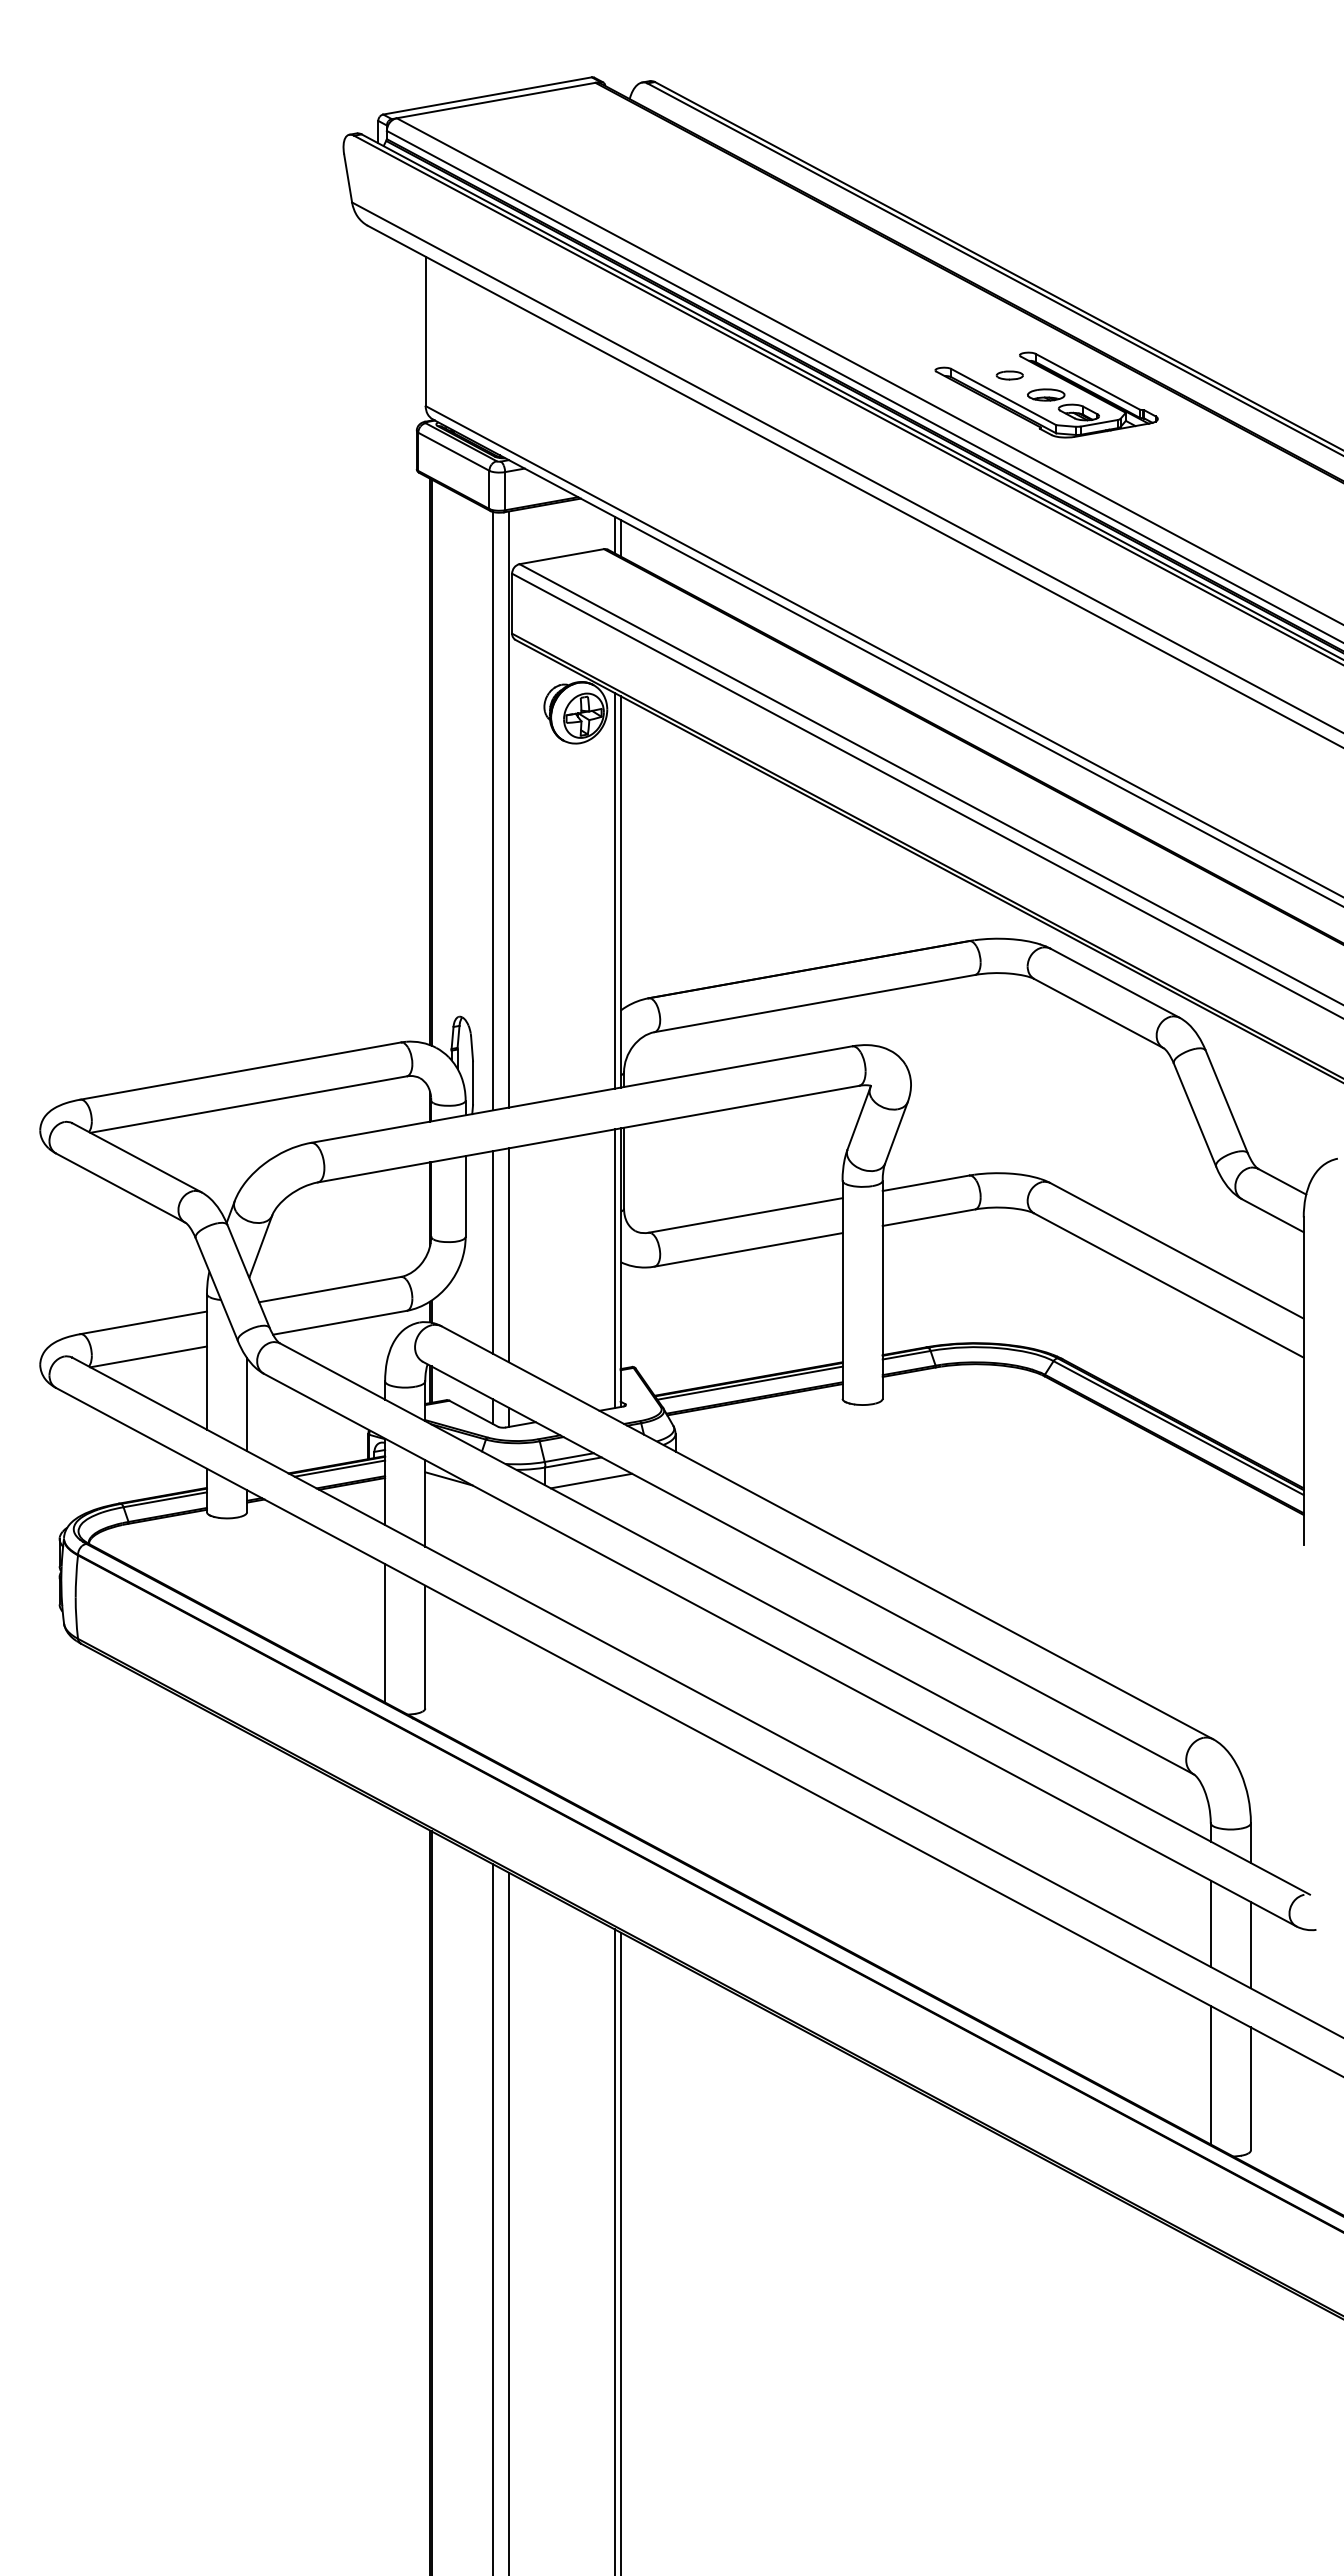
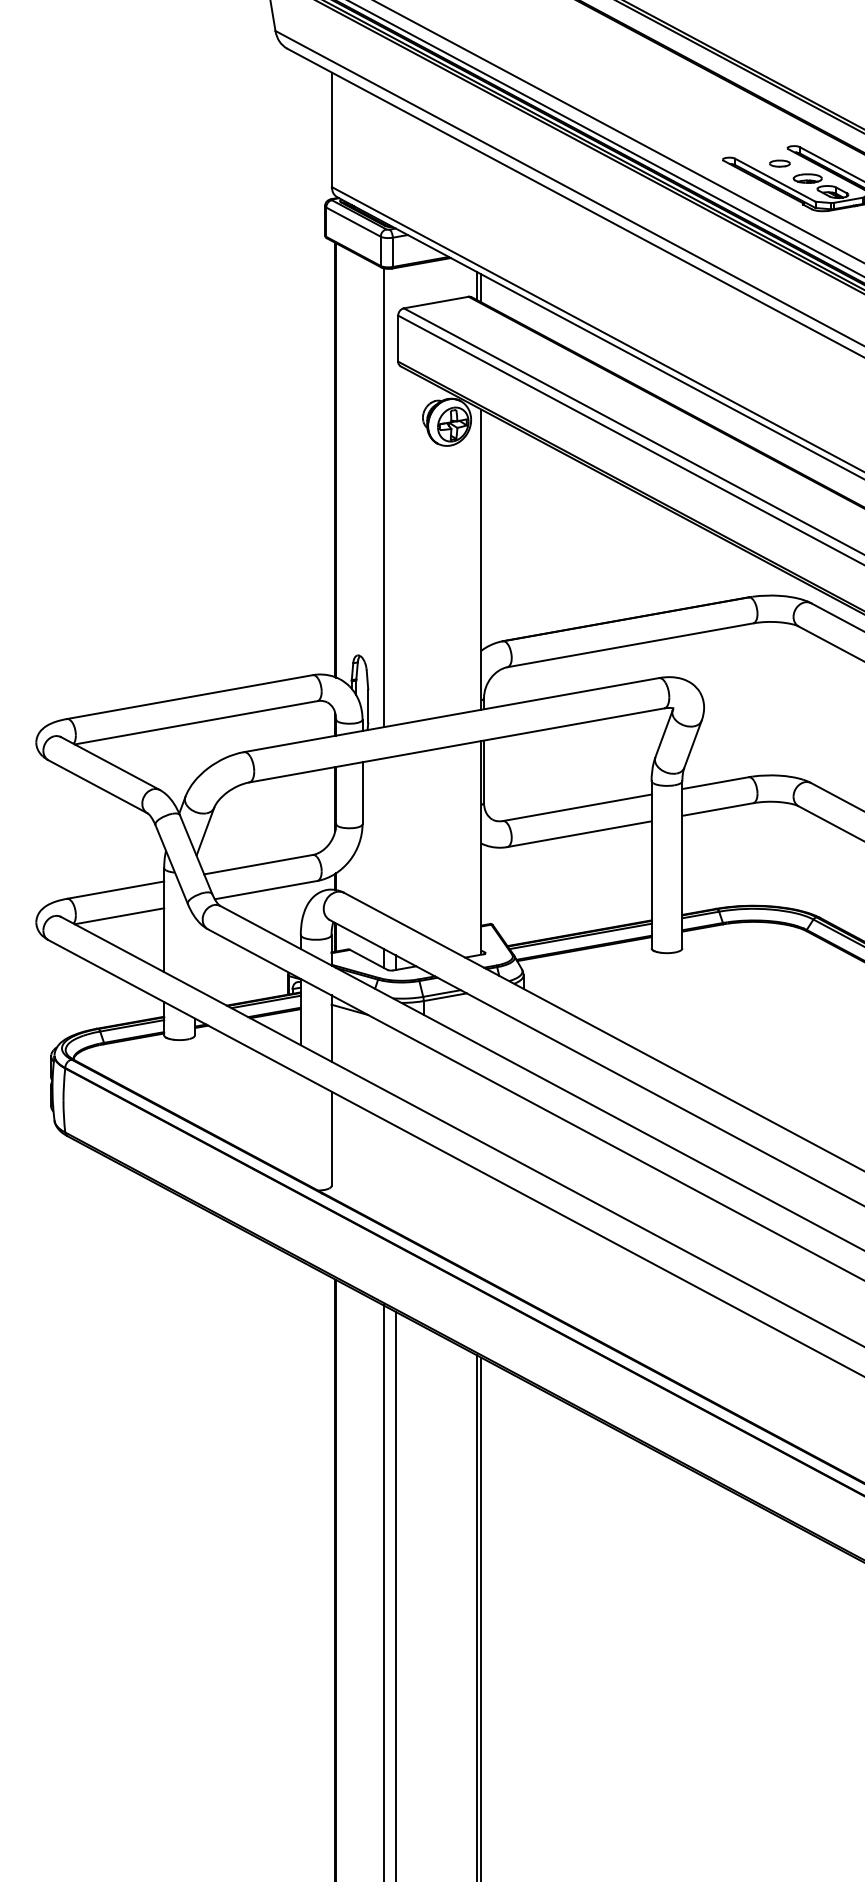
line: (508, 809) -> (395, 496), removed
line: (614, 890) -> (476, 558), removed
line: (492, 1252) -> (383, 836), removed
line: (508, 1255) -> (395, 838), removed
line: (614, 1268) -> (476, 848), removed
line: (247, 1404) -> (195, 952), removed
line: (591, 1480) -> (459, 1011), removed
line: (385, 1633) -> (301, 1128), removed

